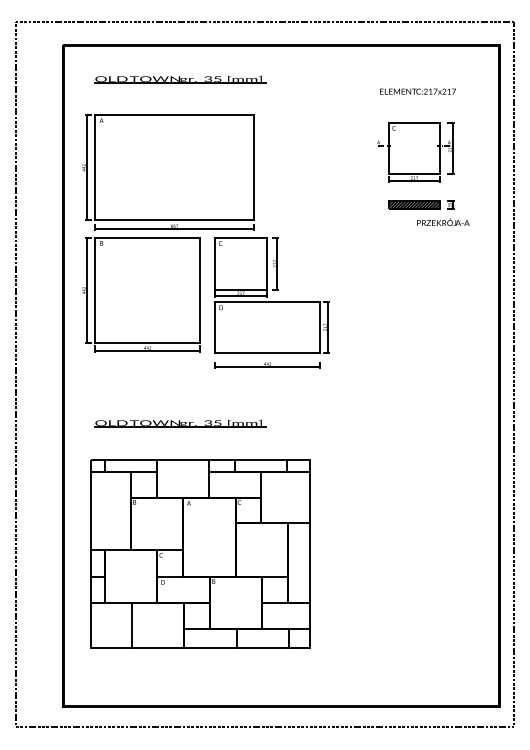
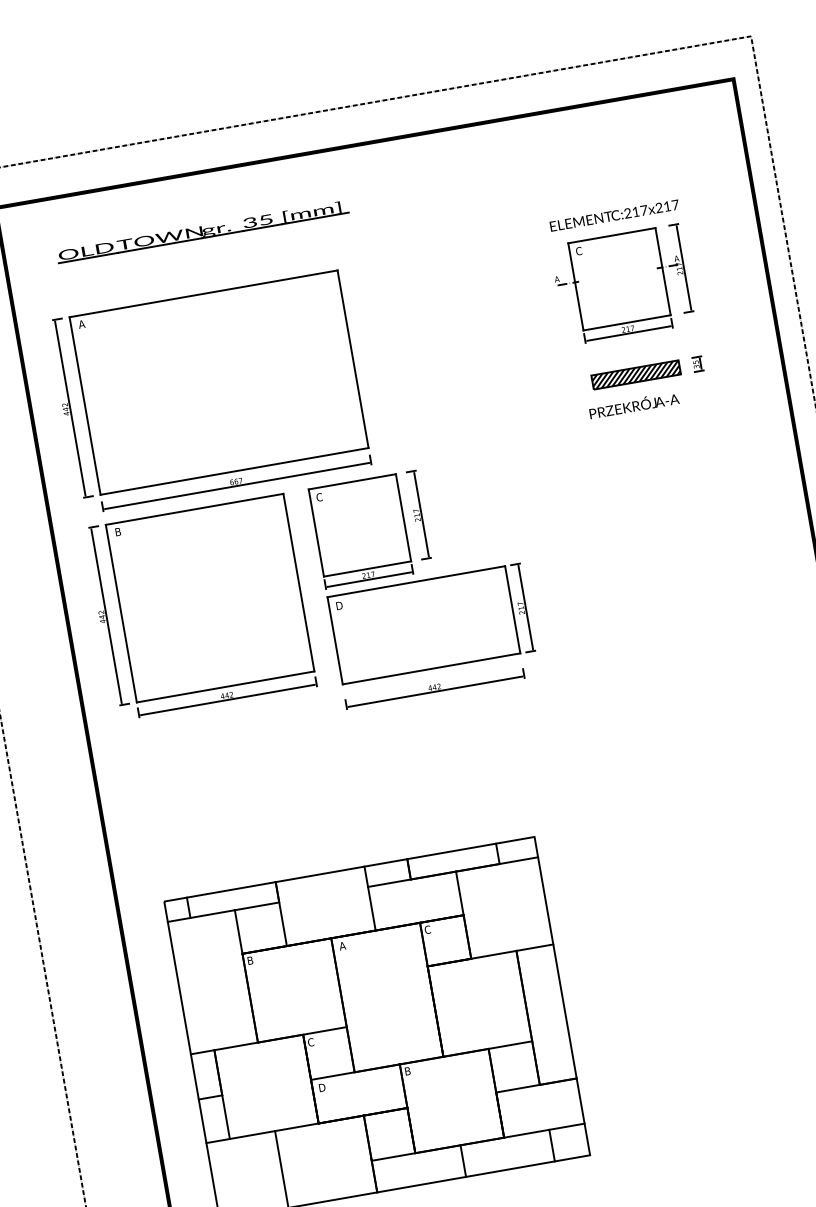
text: (417, 91) -> (613, 215), moved
text: (443, 221) -> (634, 403), moved
part: (180, 423) -> (304, 813), removed

